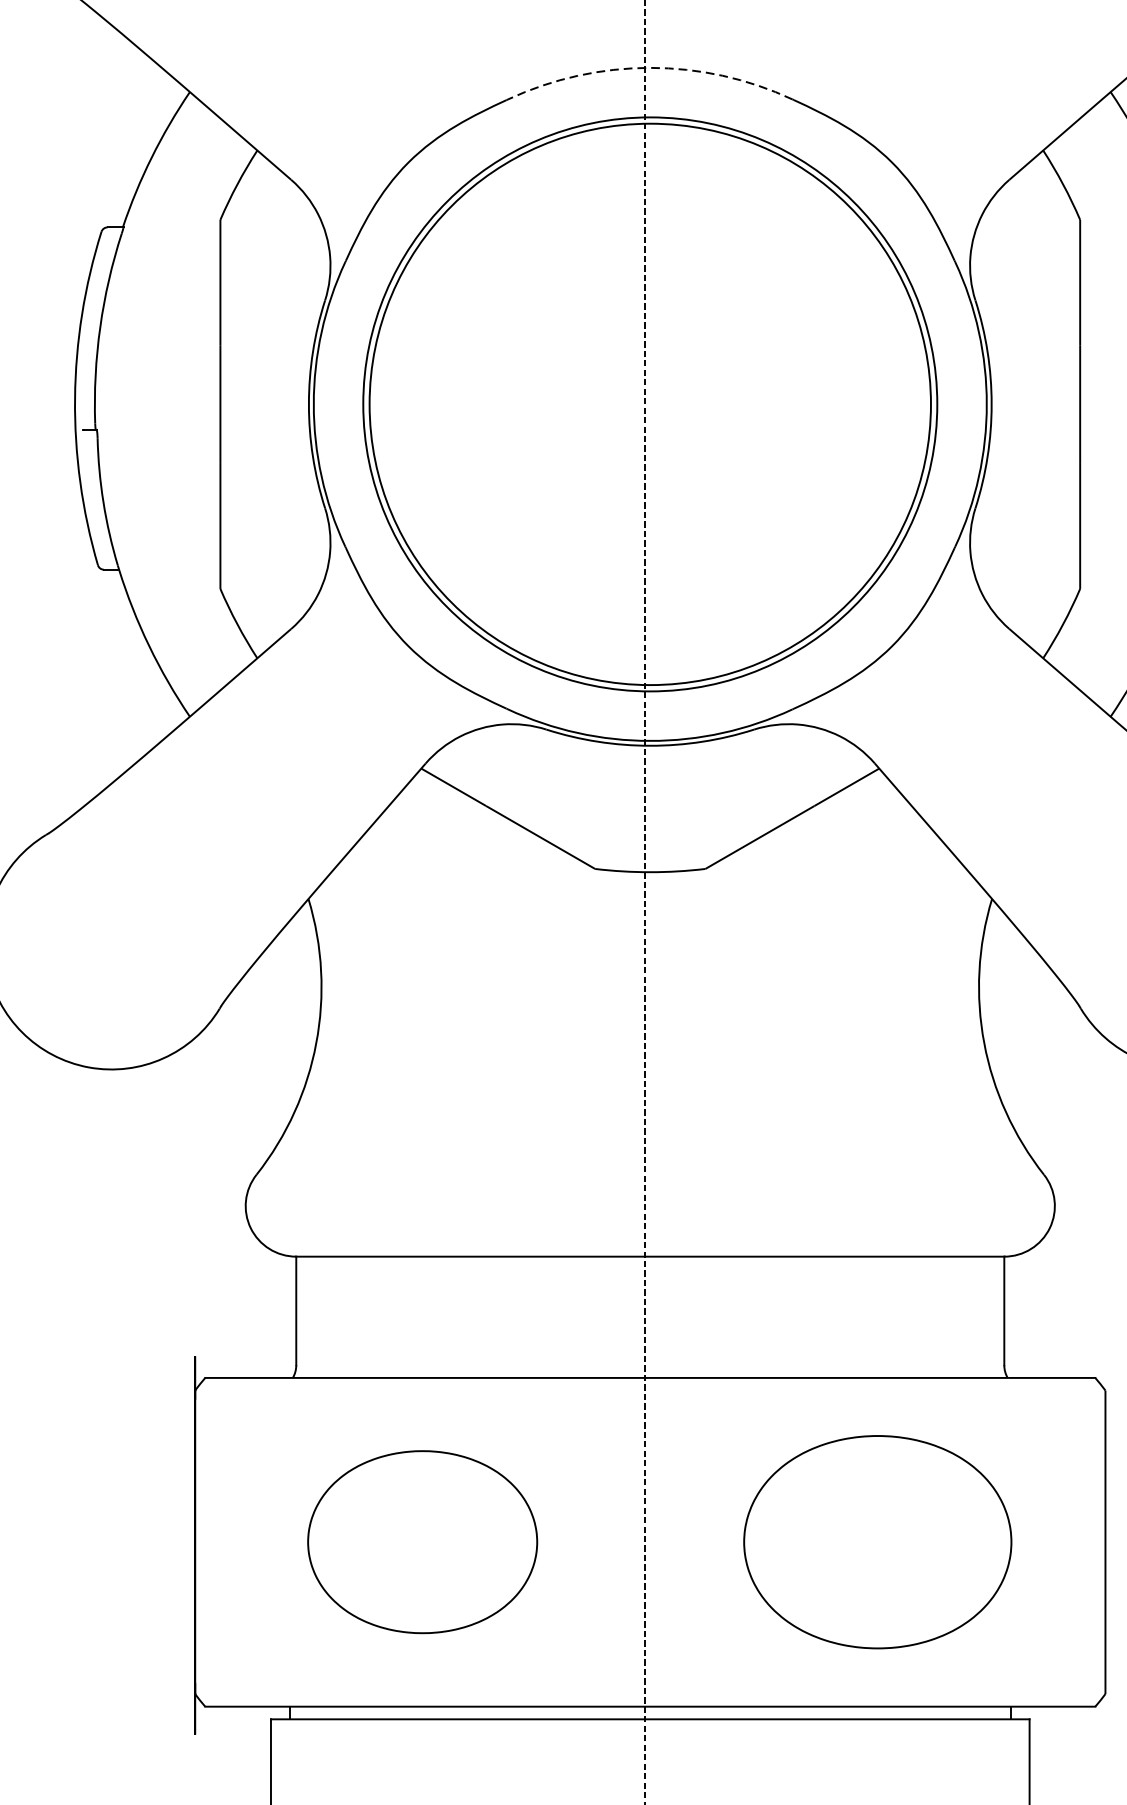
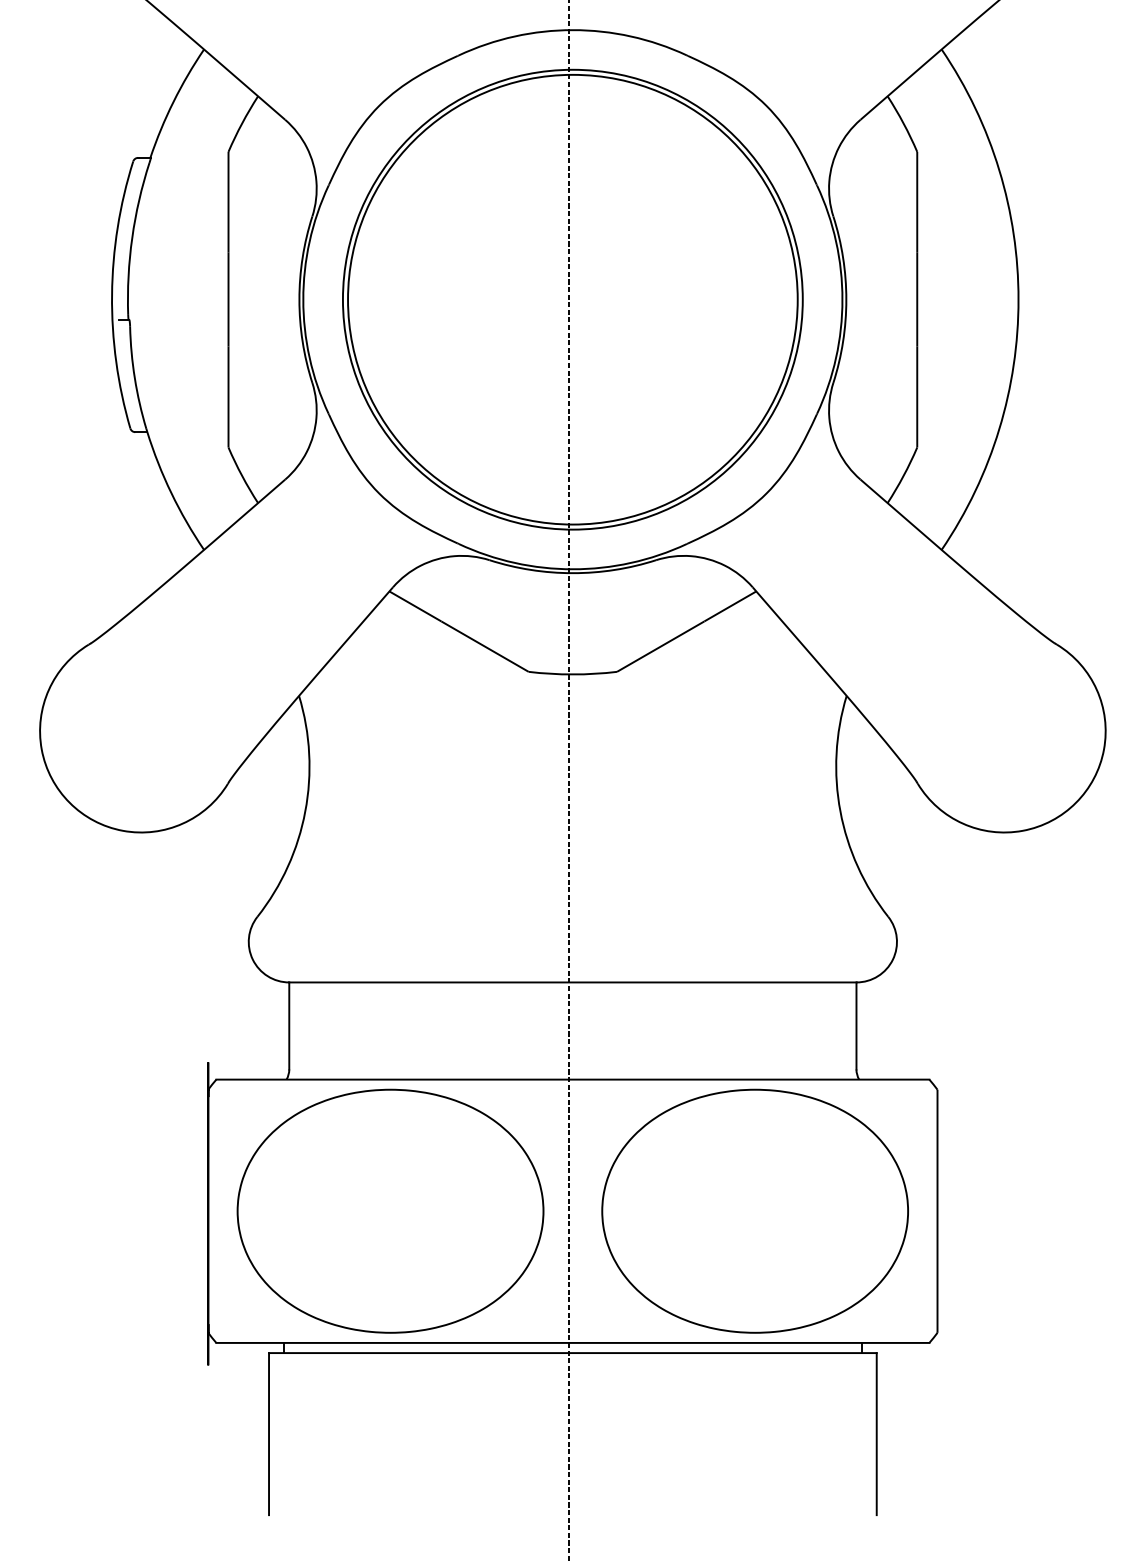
arc: (649, 68) -> (572, 30), dashed -> solid
part: (422, 1541) -> (390, 1210), size x1.67
part: (877, 1541) -> (754, 1210), size x1.43

